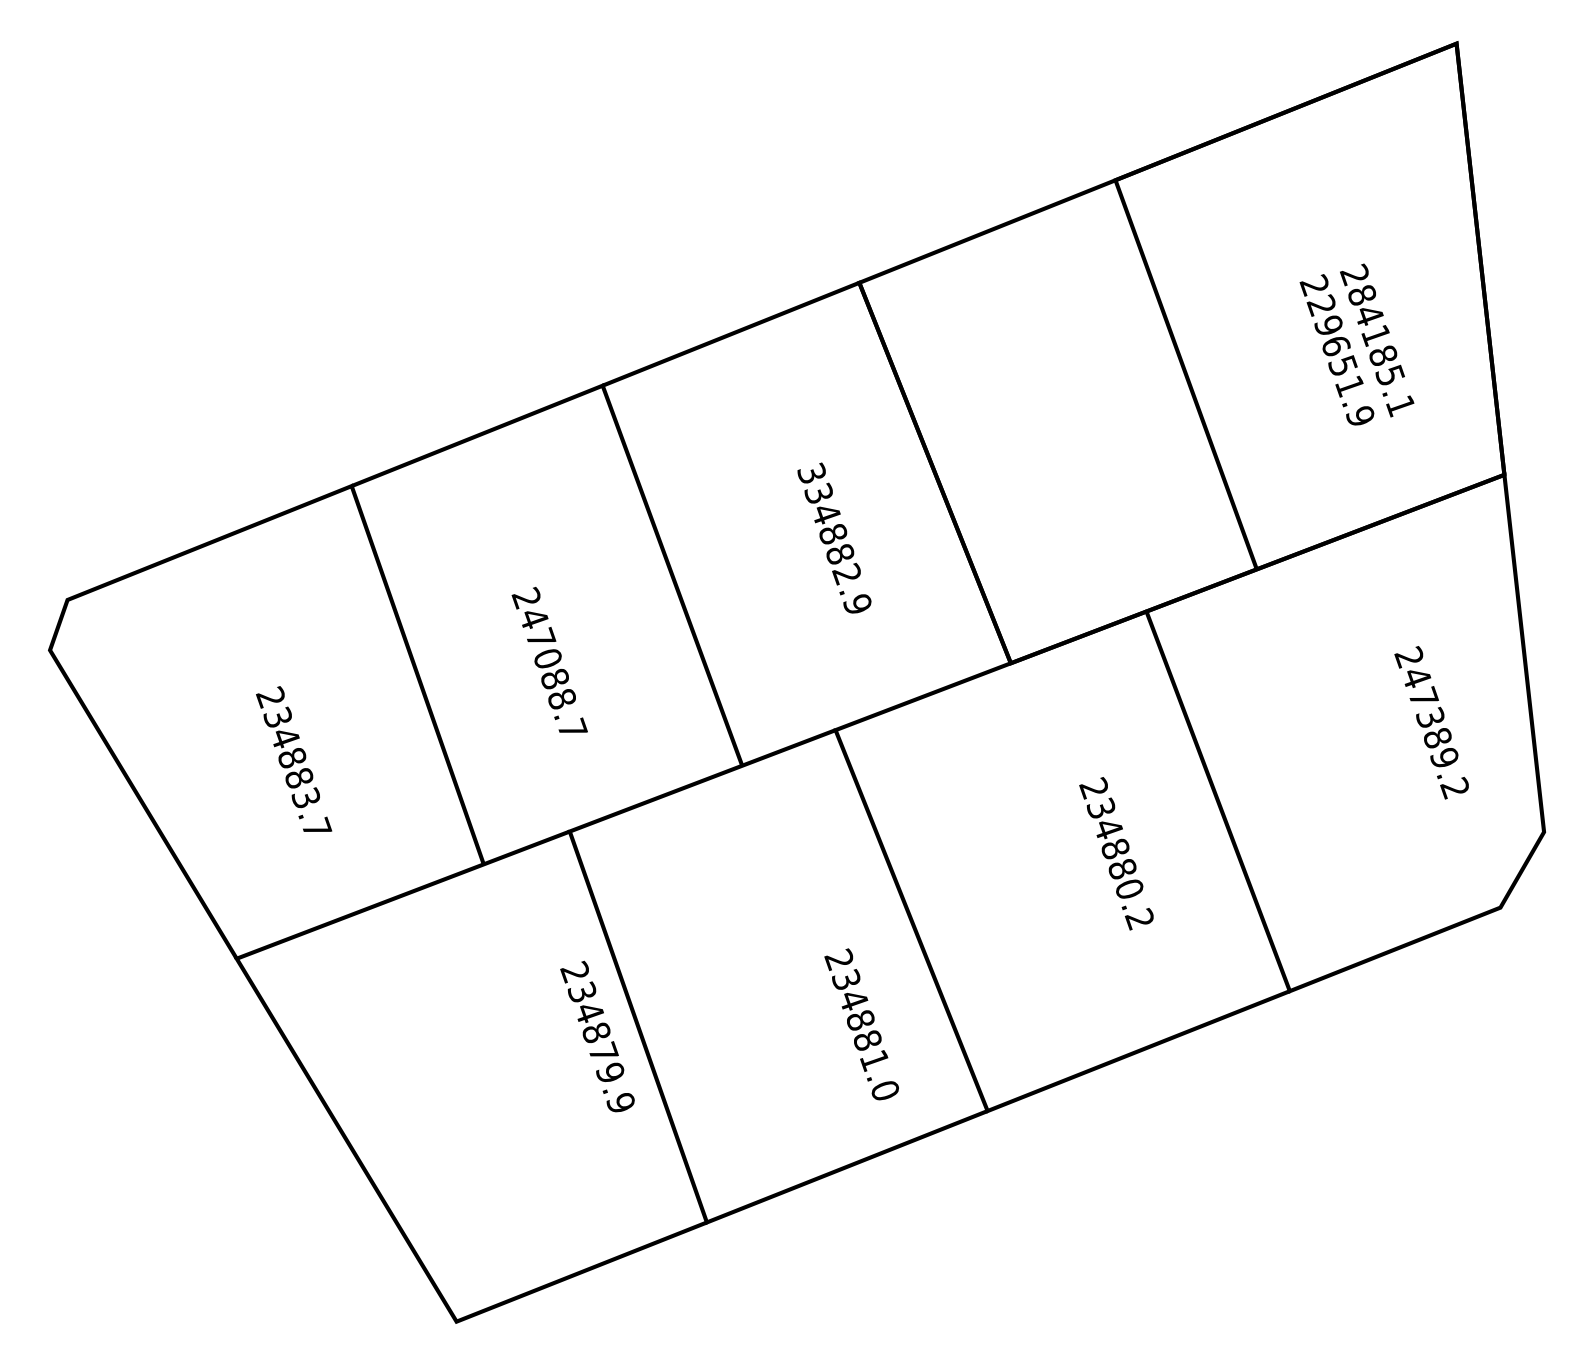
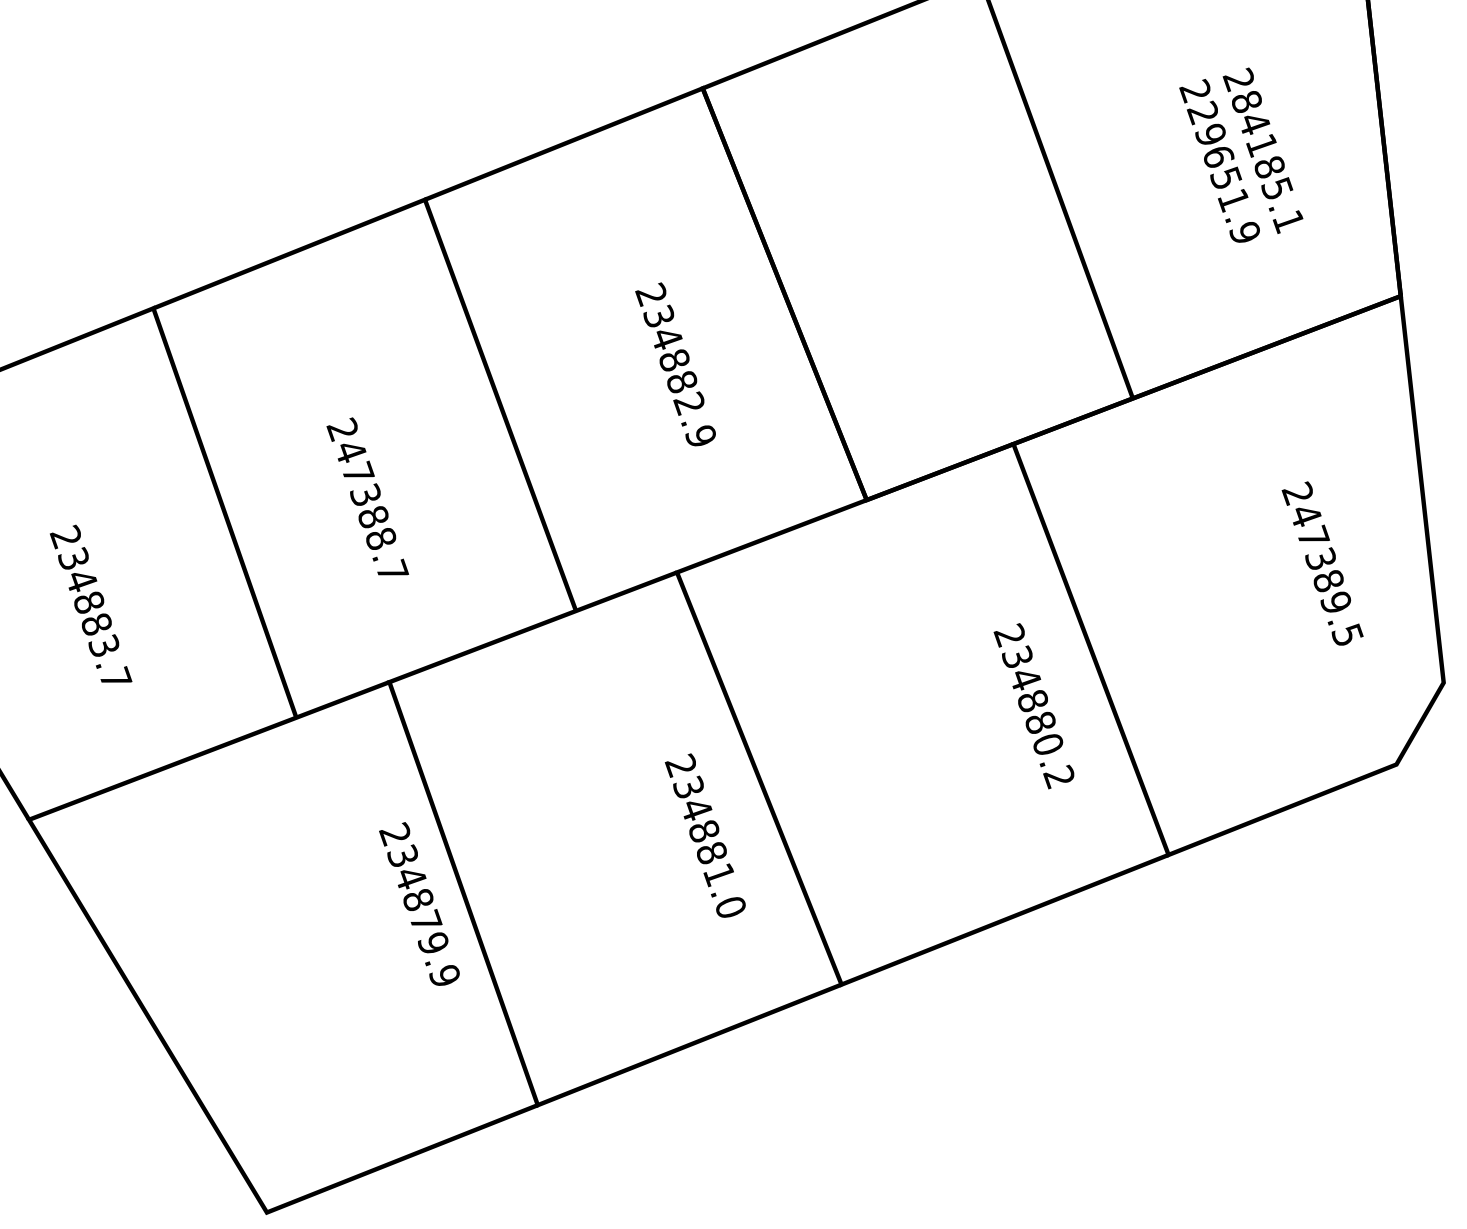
text: (810, 473) -> (649, 294), 334882.9 -> 234882.9
text: (547, 657) -> (365, 493), 247088.7 -> 247388.7
text: (1455, 787) -> (1347, 634), 247389.2 -> 247389.5
text: (1116, 853) -> (1034, 705), moved
text: (861, 1024) -> (705, 835), moved

